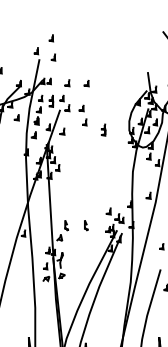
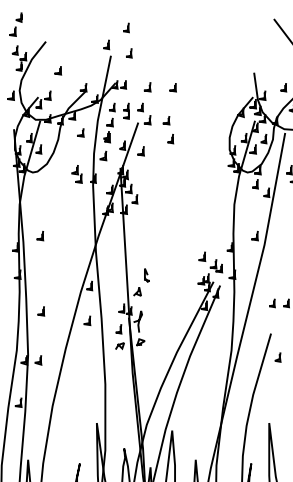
part: (103, 129) -> (195, 148), removed
part: (13, 149) -> (76, 174), added
curve: (86, 225) -> (172, 275), removed
line: (22, 259) -> (88, 320), added

